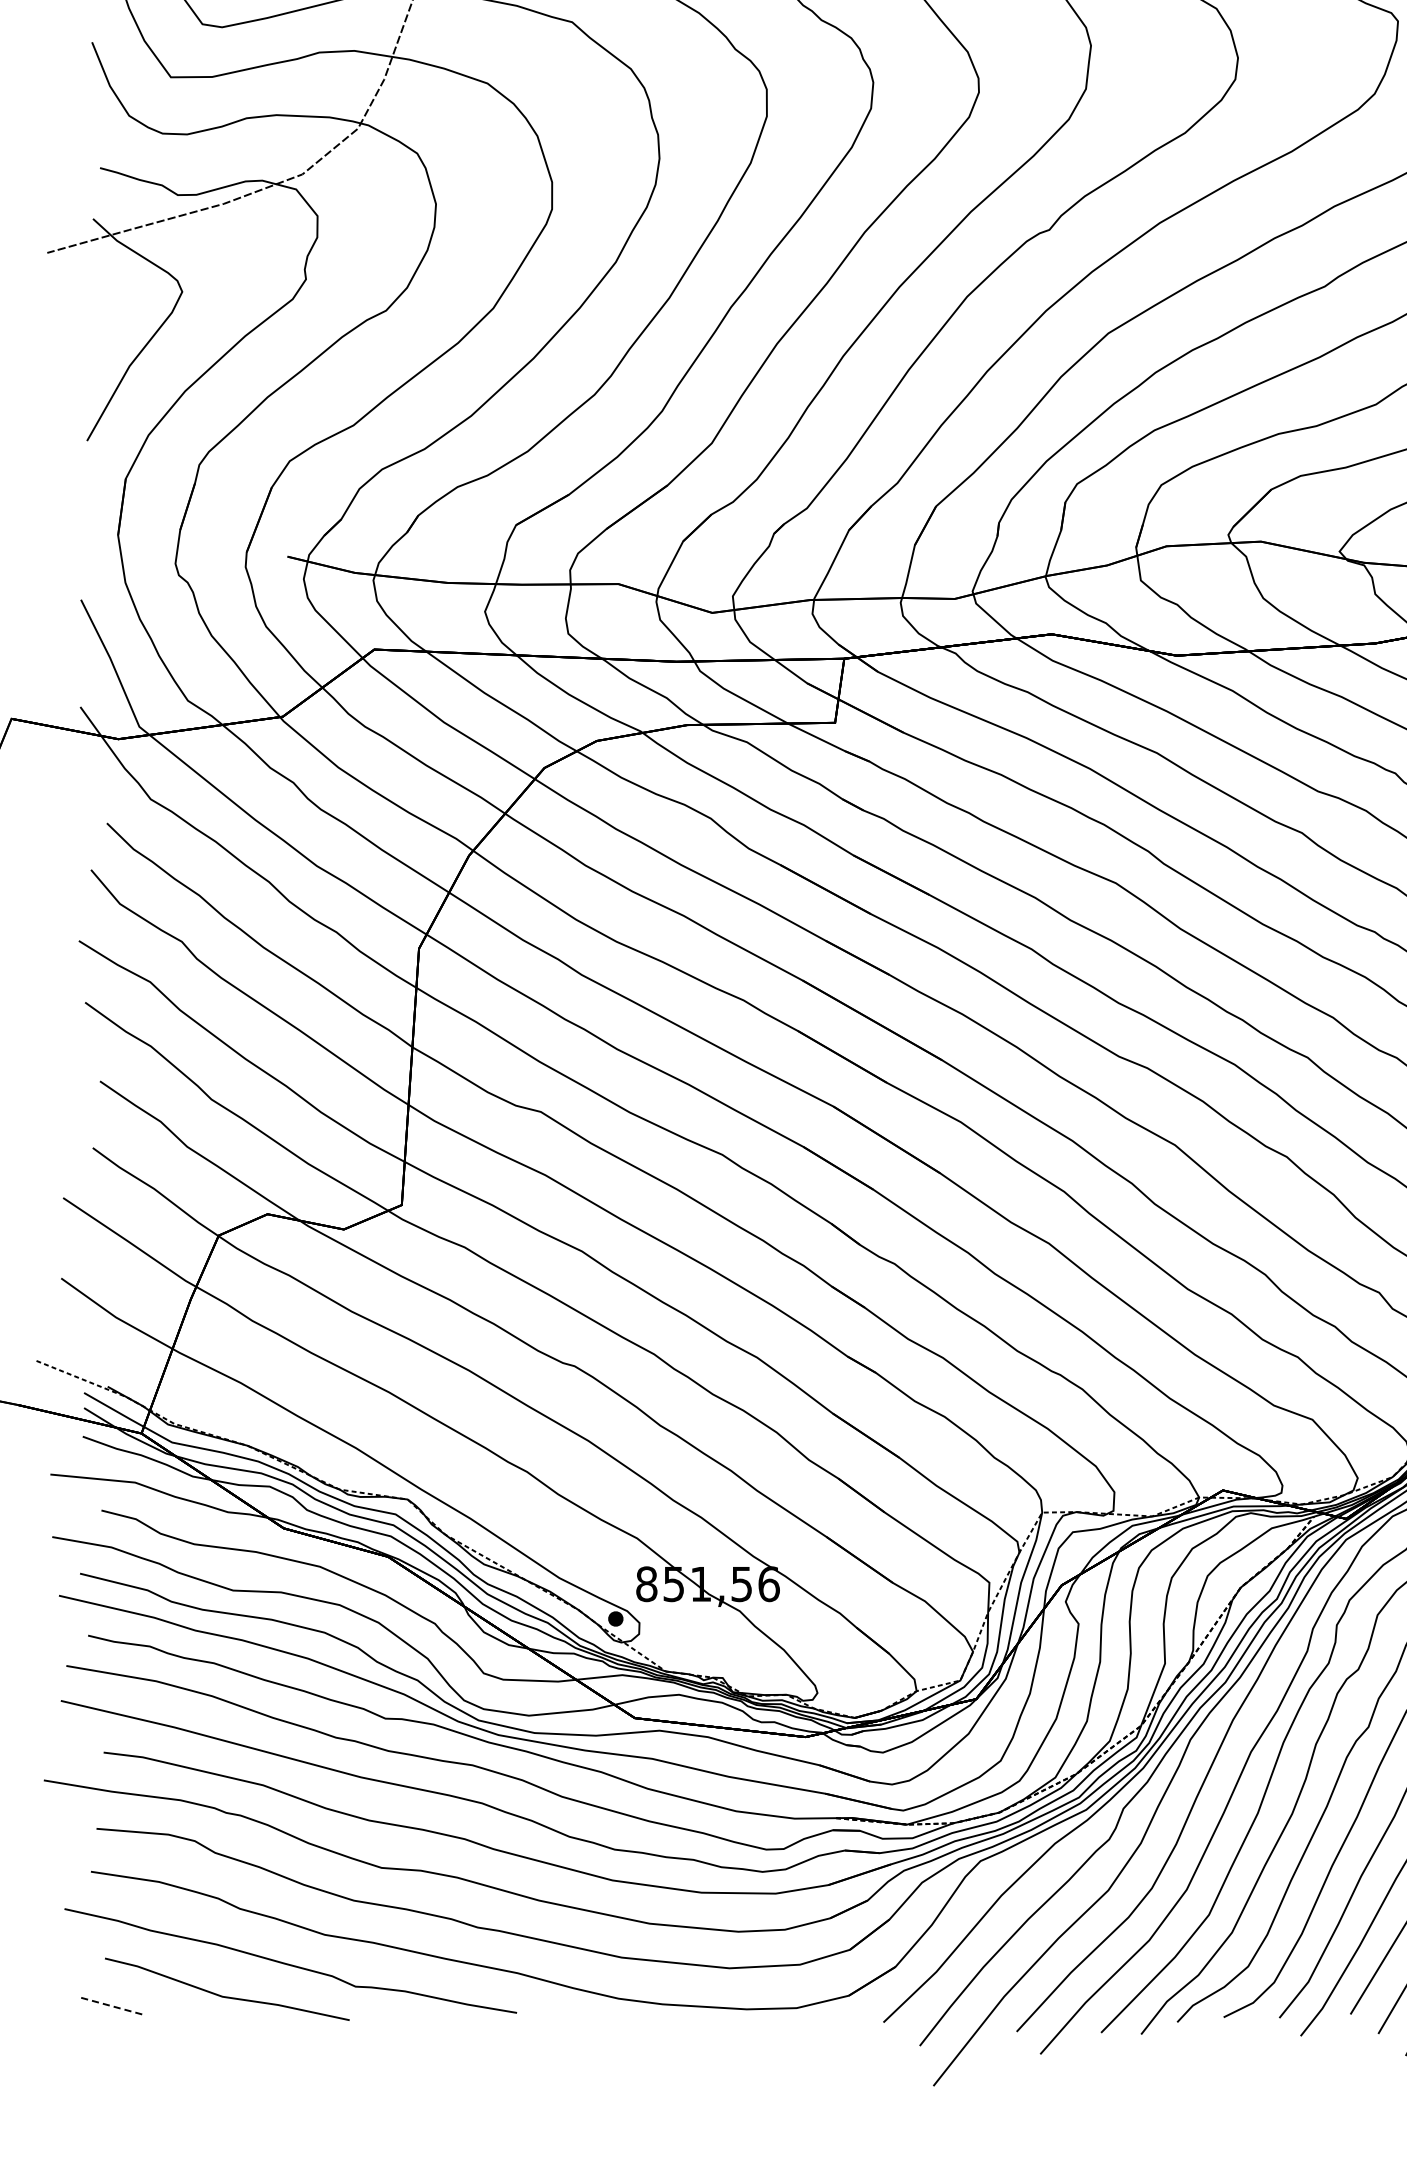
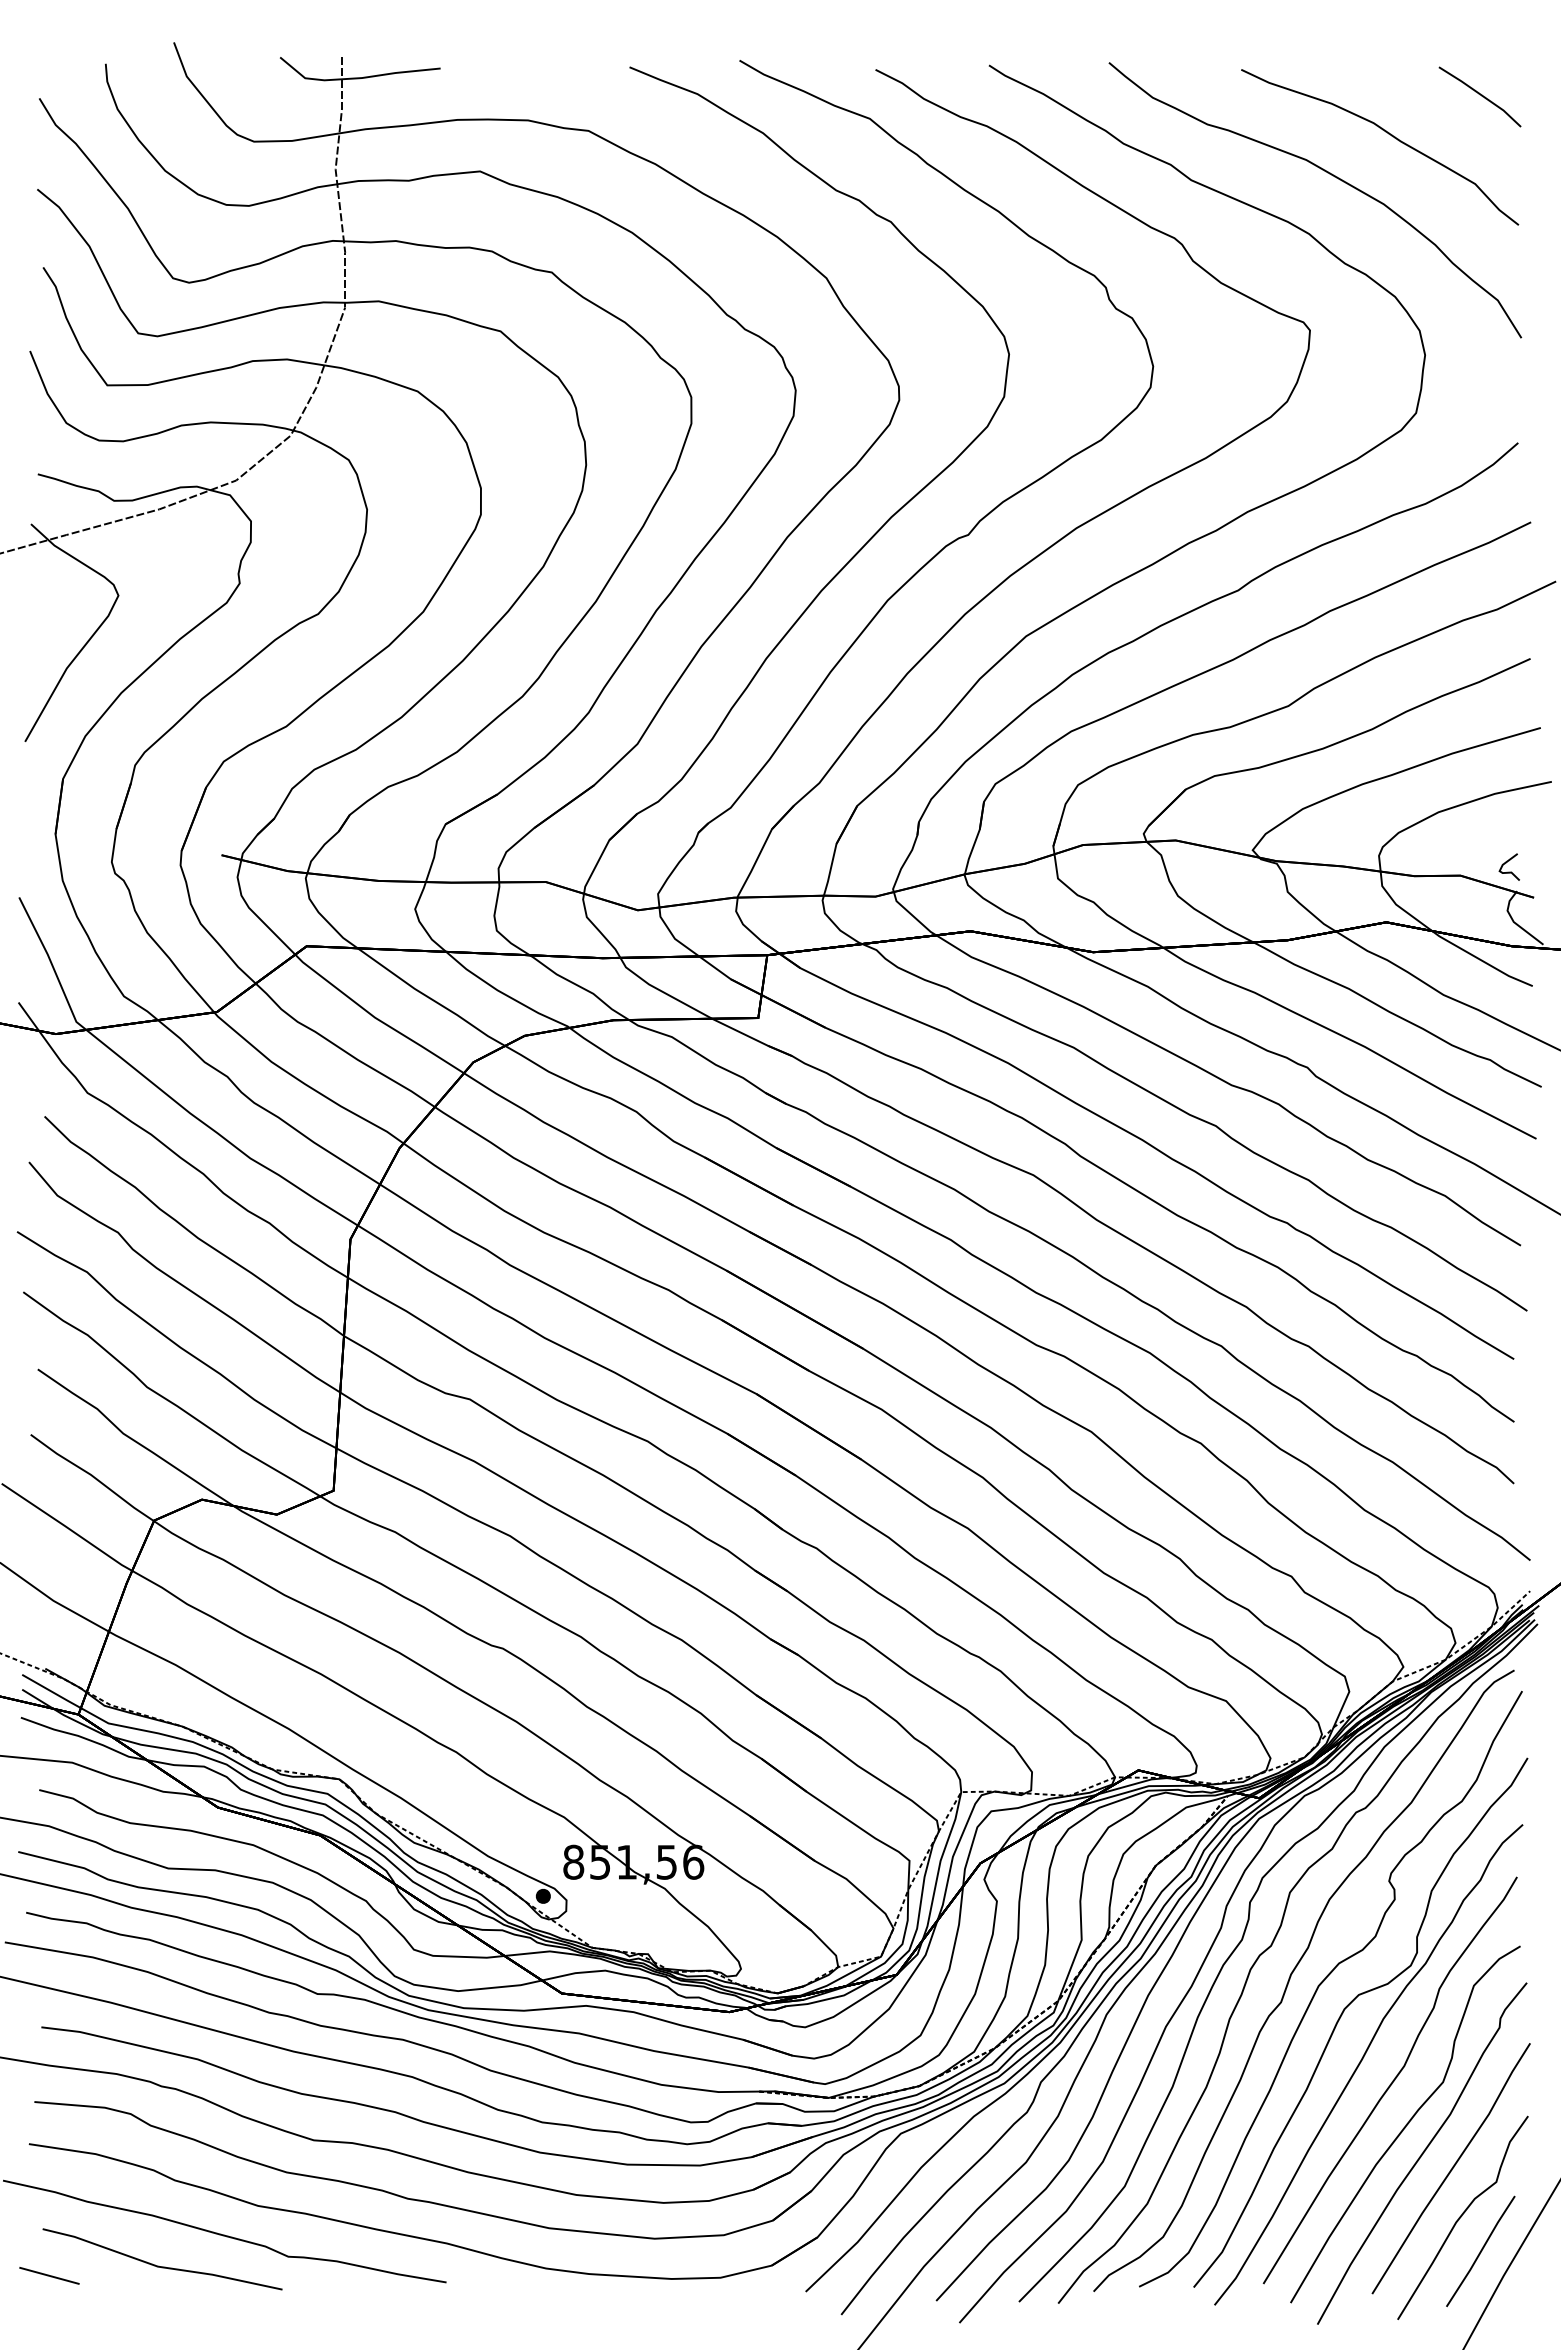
line: (111, 2005) -> (49, 2275), dashed -> solid

